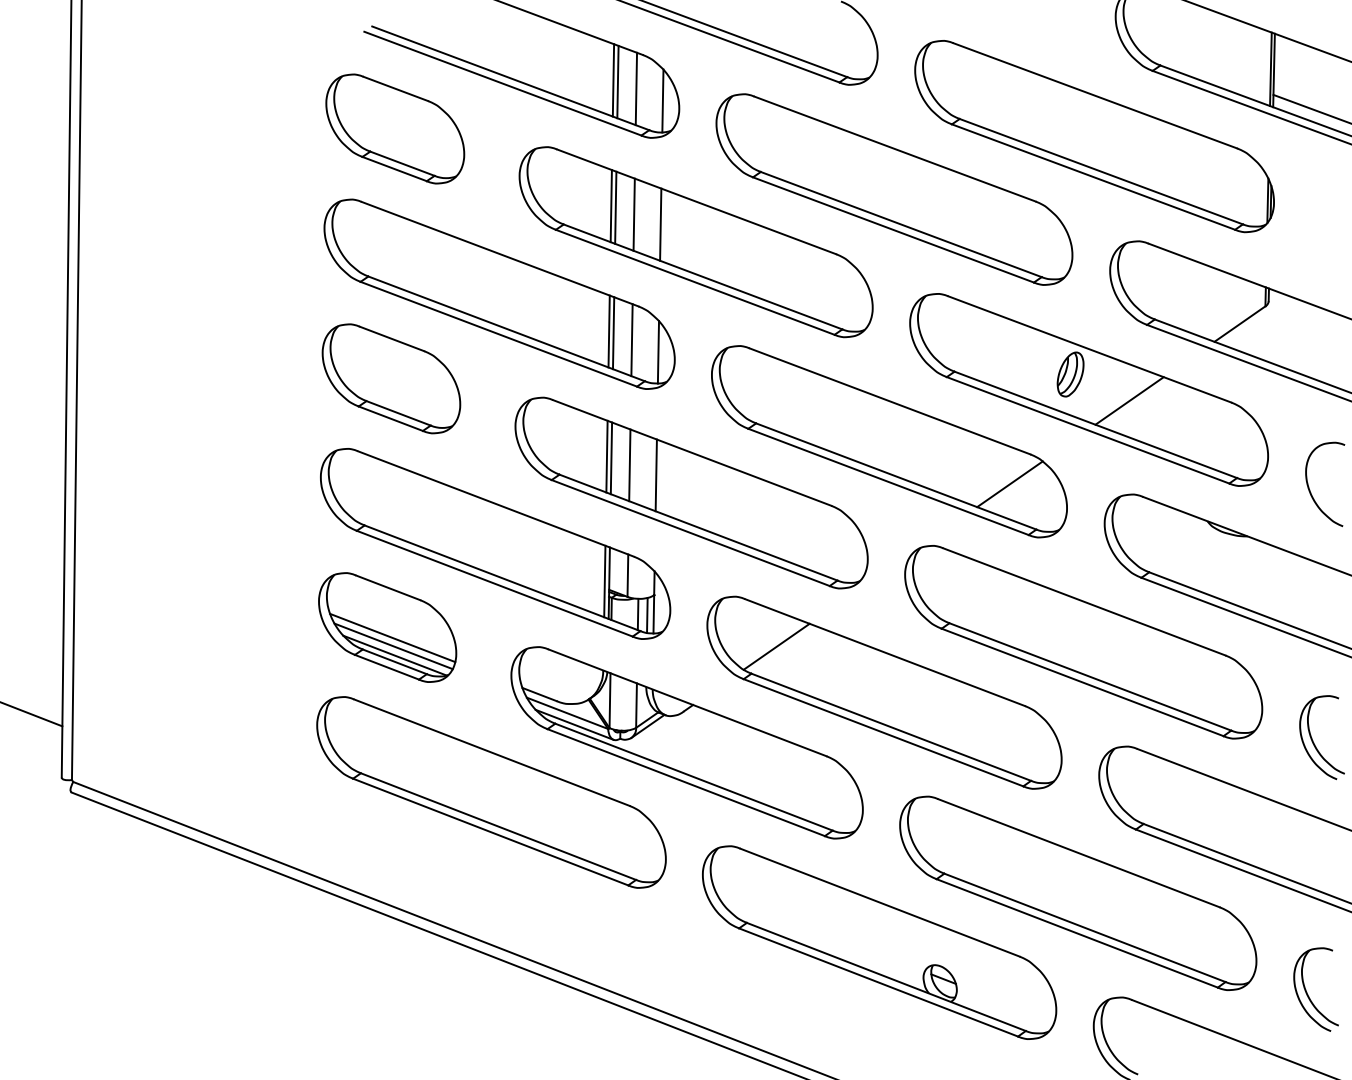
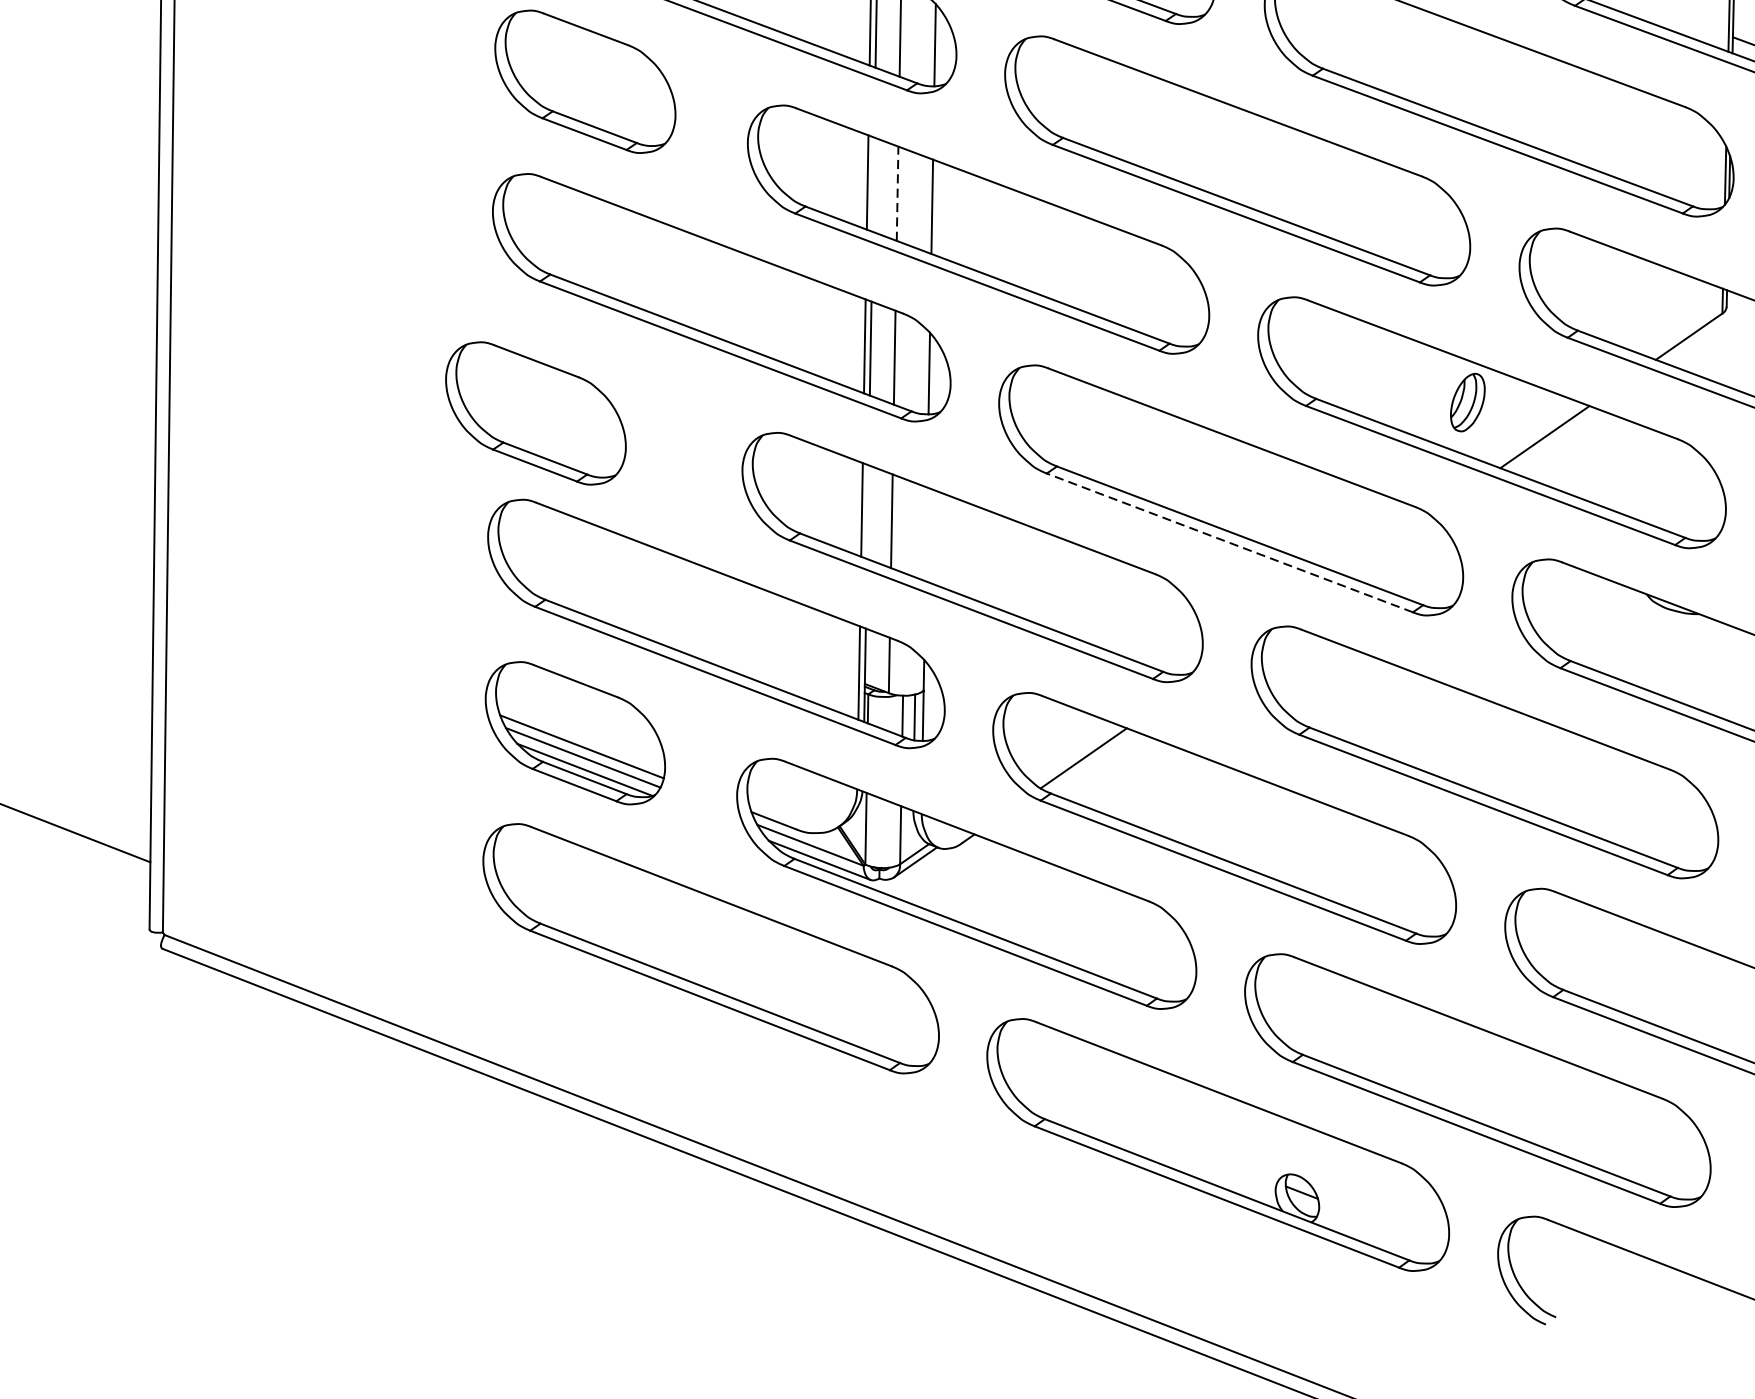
line: (615, 207) -> (873, 184), removed
line: (634, 214) -> (897, 193), solid -> dashed
part: (391, 378) -> (536, 413), moved
line: (611, 458) -> (867, 512), removed
line: (655, 475) -> (925, 534), removed
line: (888, 481) -> (1229, 542), solid -> dashed
line: (1009, 484) -> (1387, 546), removed

